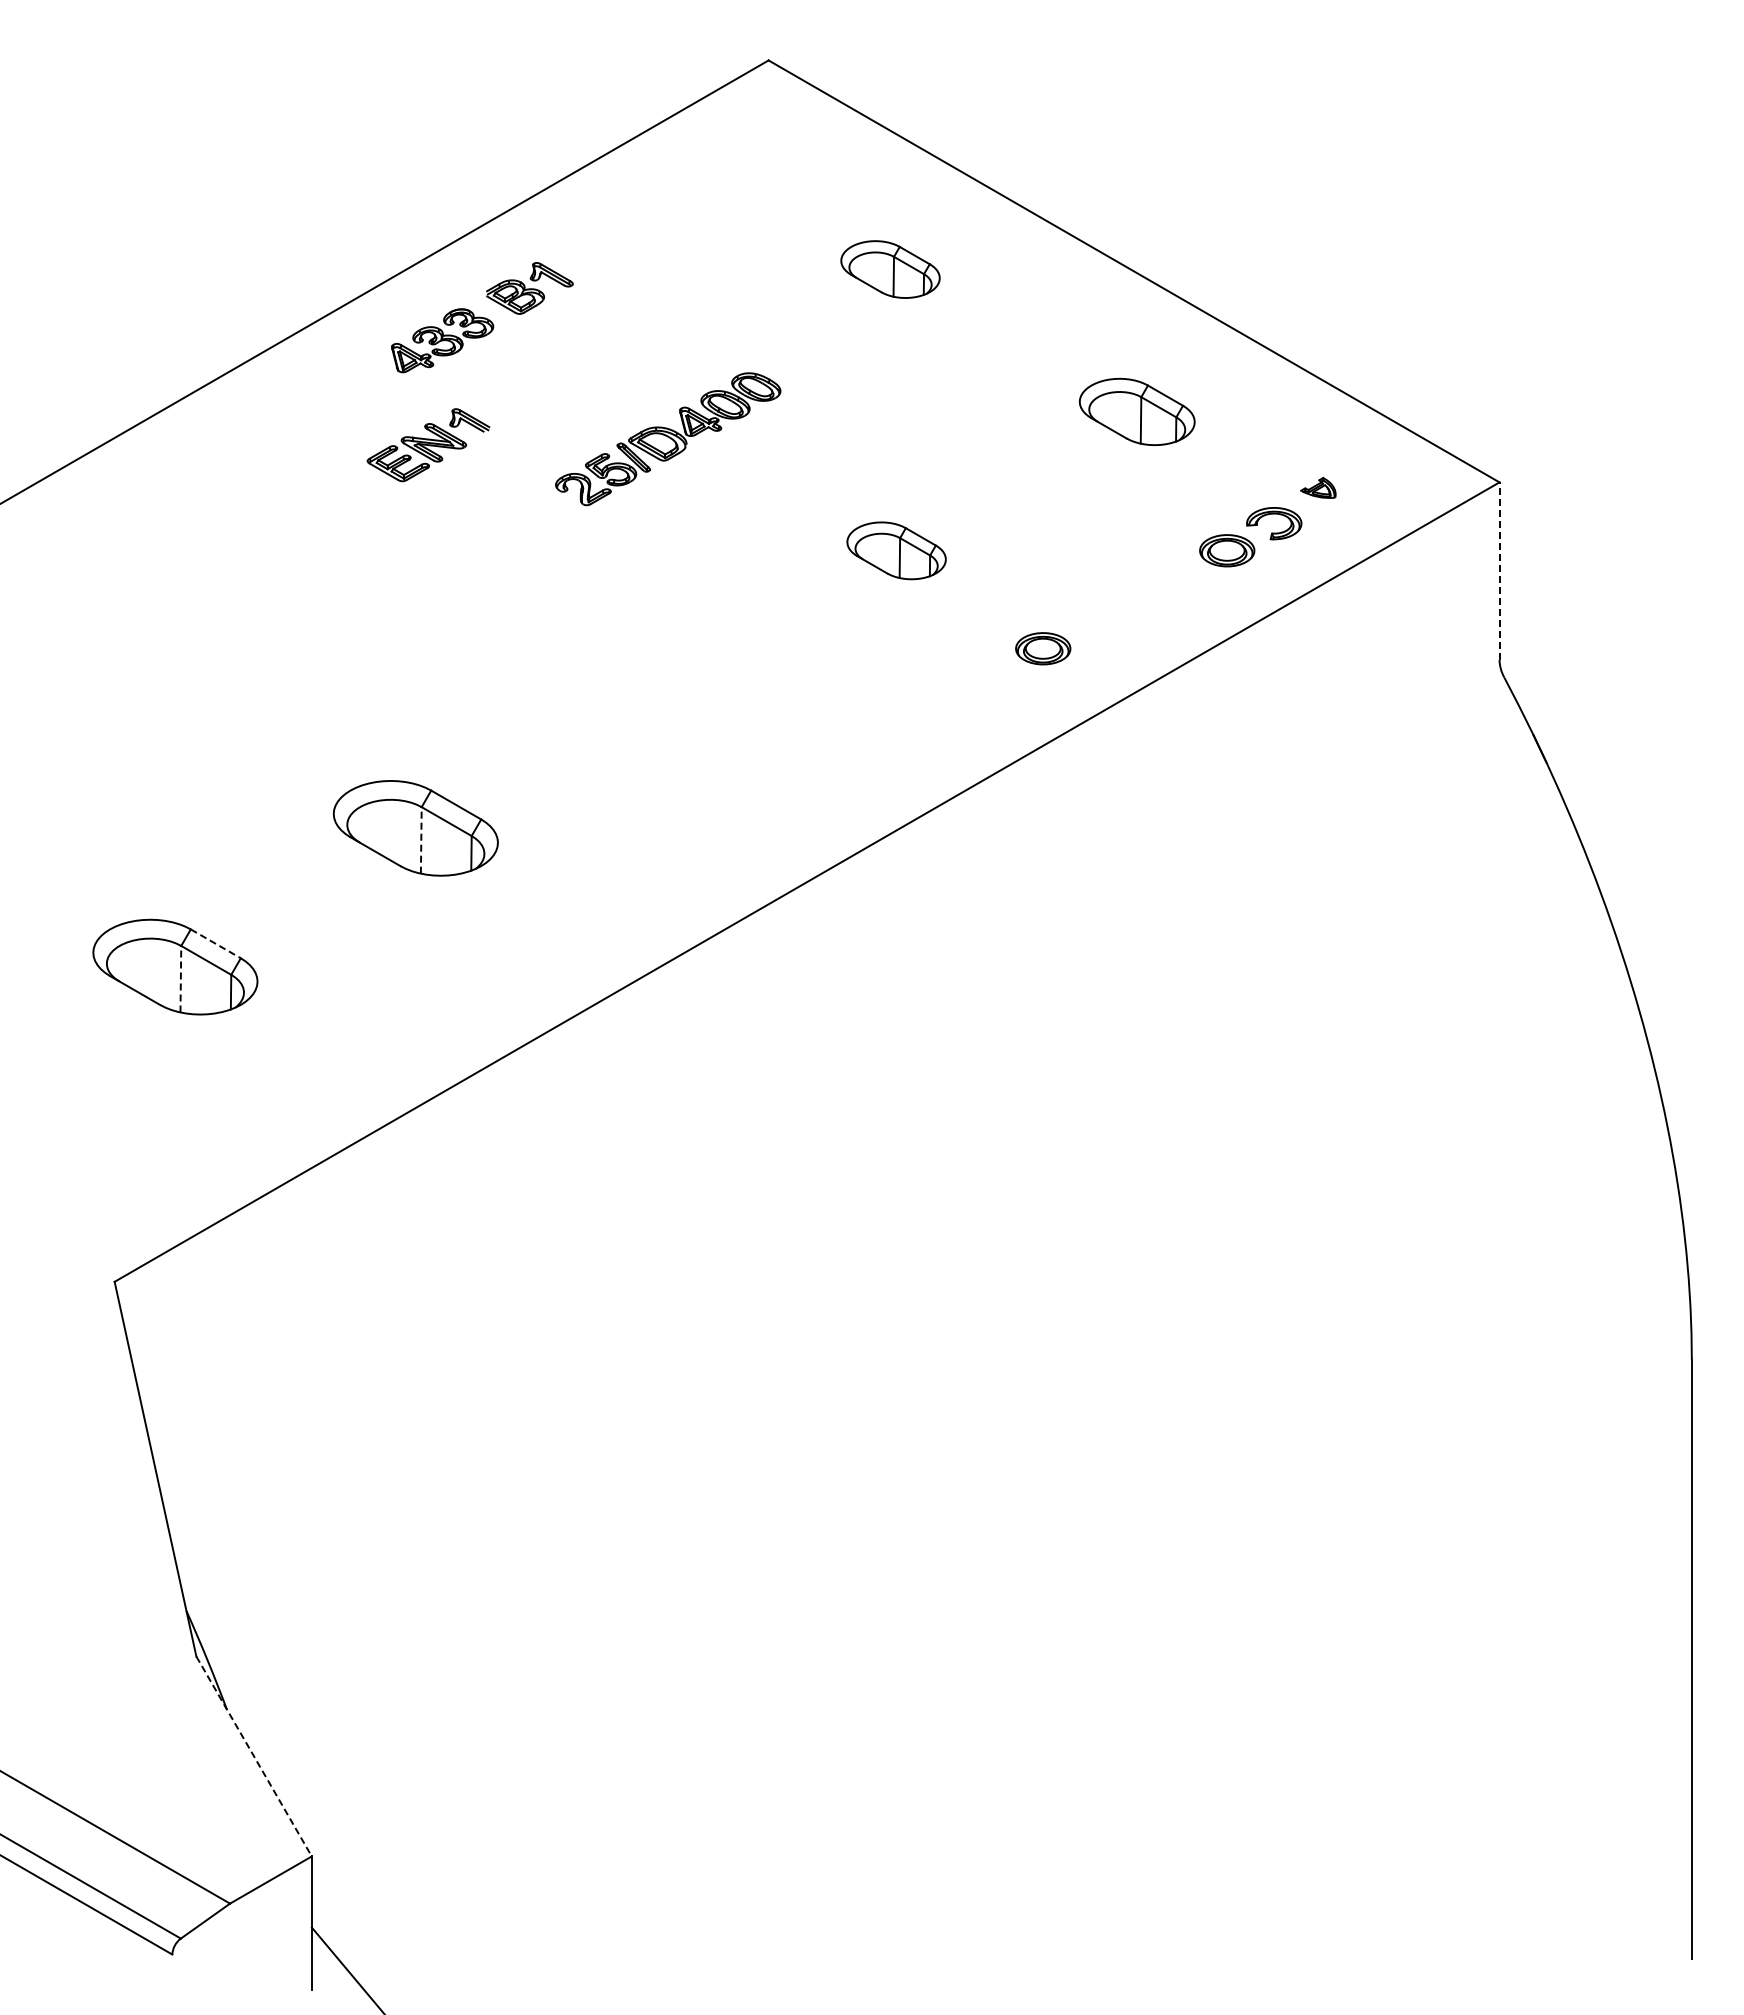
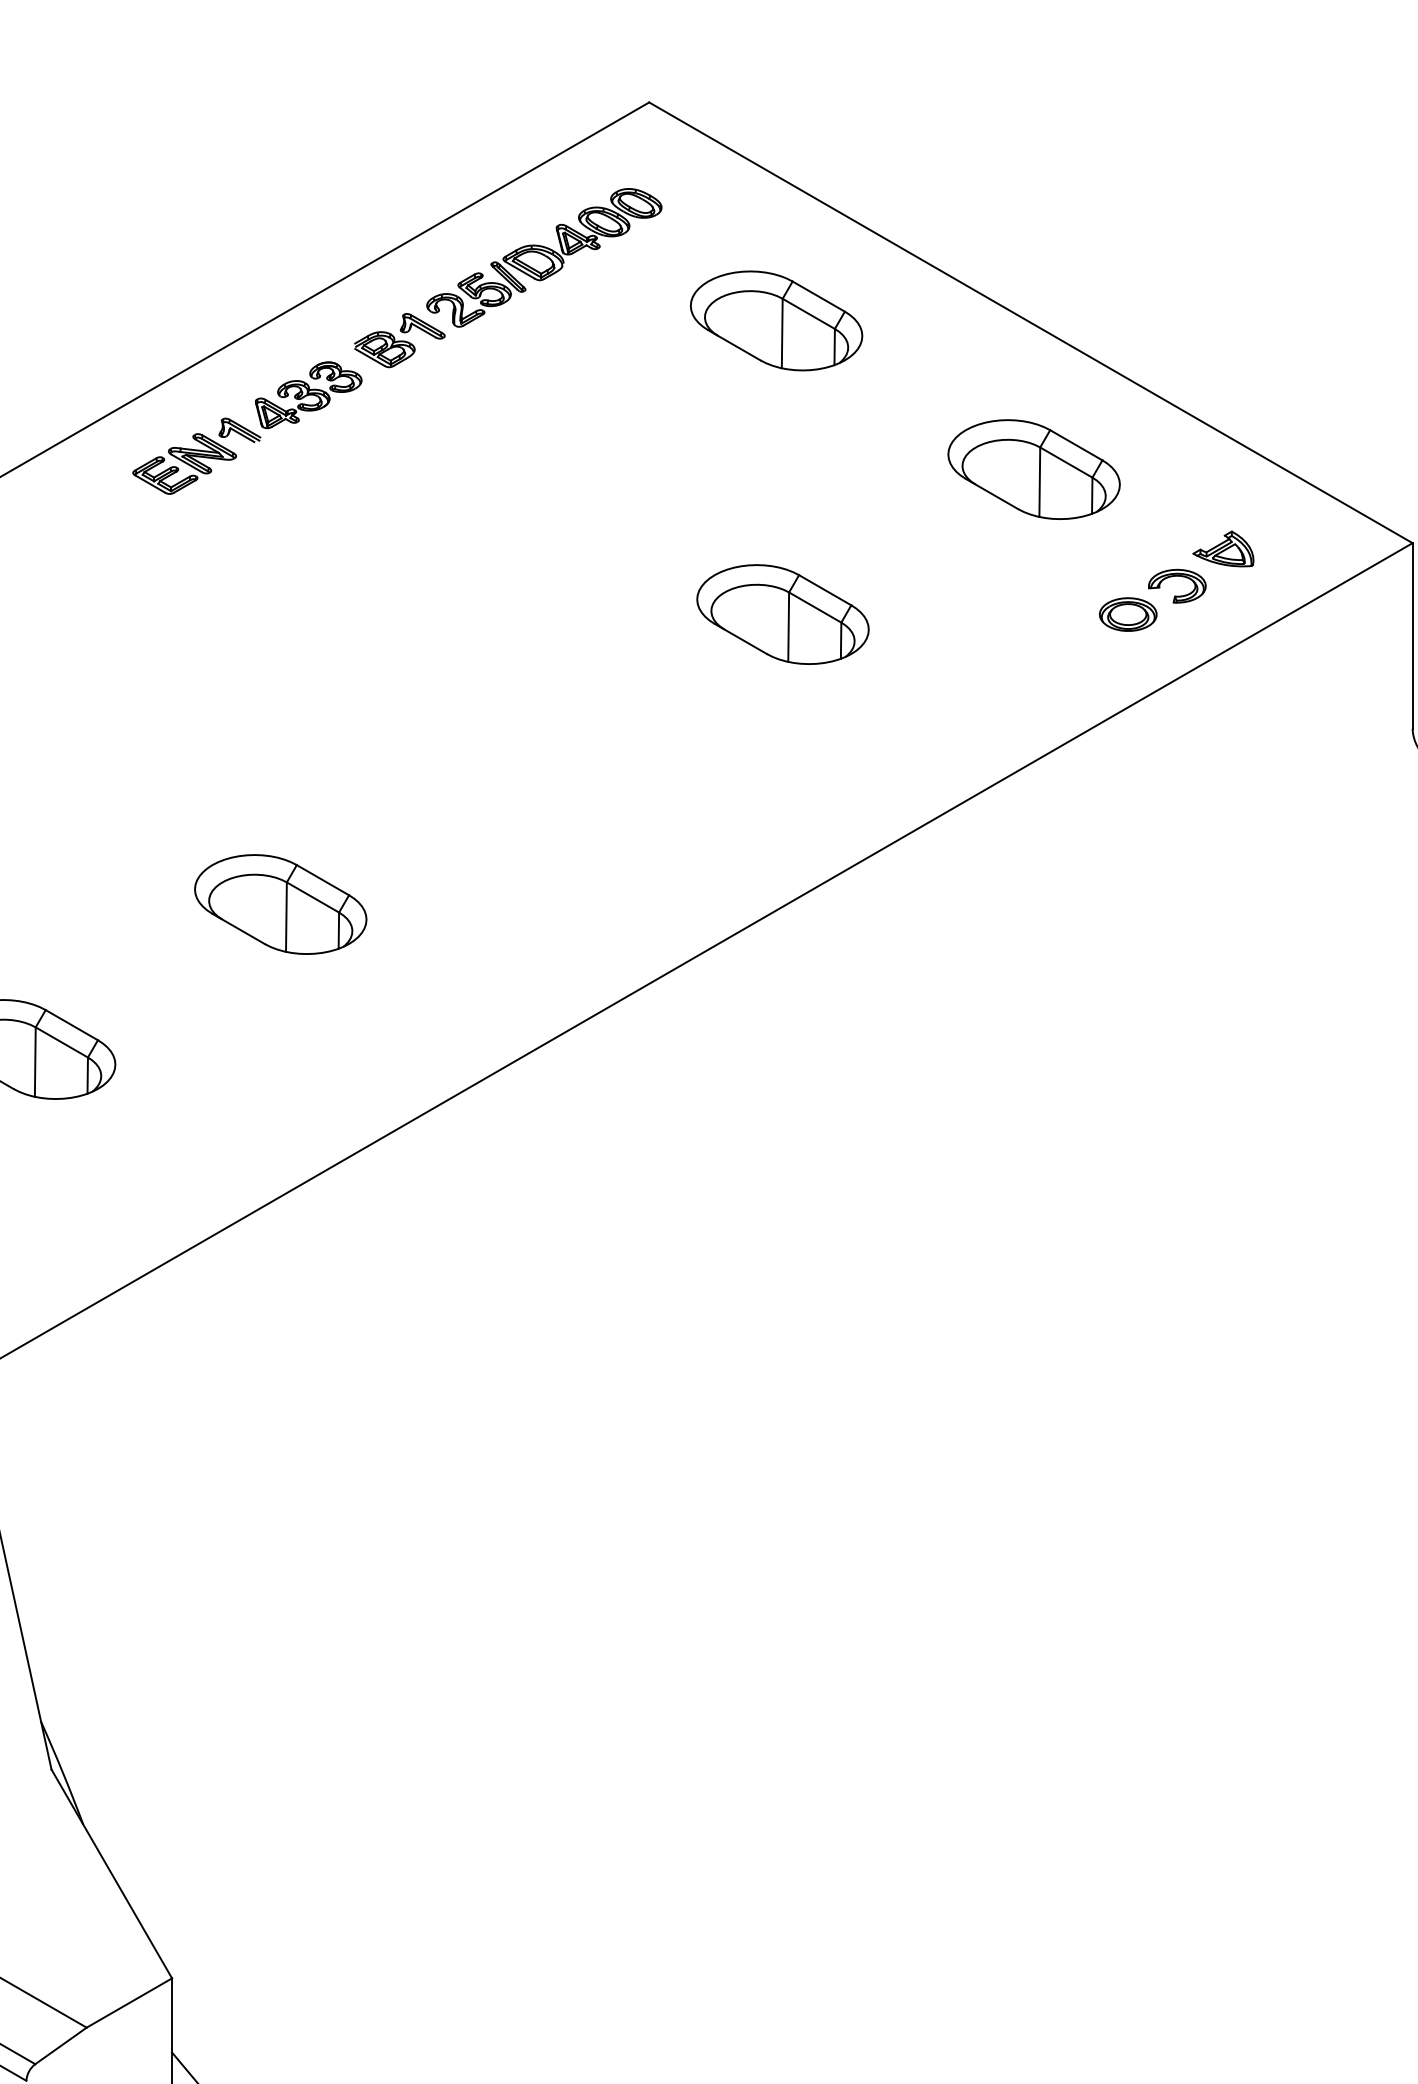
part: (890, 269) -> (776, 320), size x1.67
part: (1137, 411) -> (1034, 469), size x1.43
part: (668, 439) -> (544, 258), moved
part: (428, 445) -> (196, 456), moved
part: (1318, 487) -> (1223, 548), size x1.67
part: (896, 550) -> (782, 614), size x1.67
line: (1499, 571) -> (1412, 636), dashed -> solid
part: (1043, 648) -> (936, 716), removed
line: (421, 839) -> (286, 916), dashed -> solid
line: (215, 943) -> (71, 1024), dashed -> solid
line: (180, 978) -> (34, 1061), dashed -> solid
line: (254, 1756) -> (112, 1873), dashed -> solid

